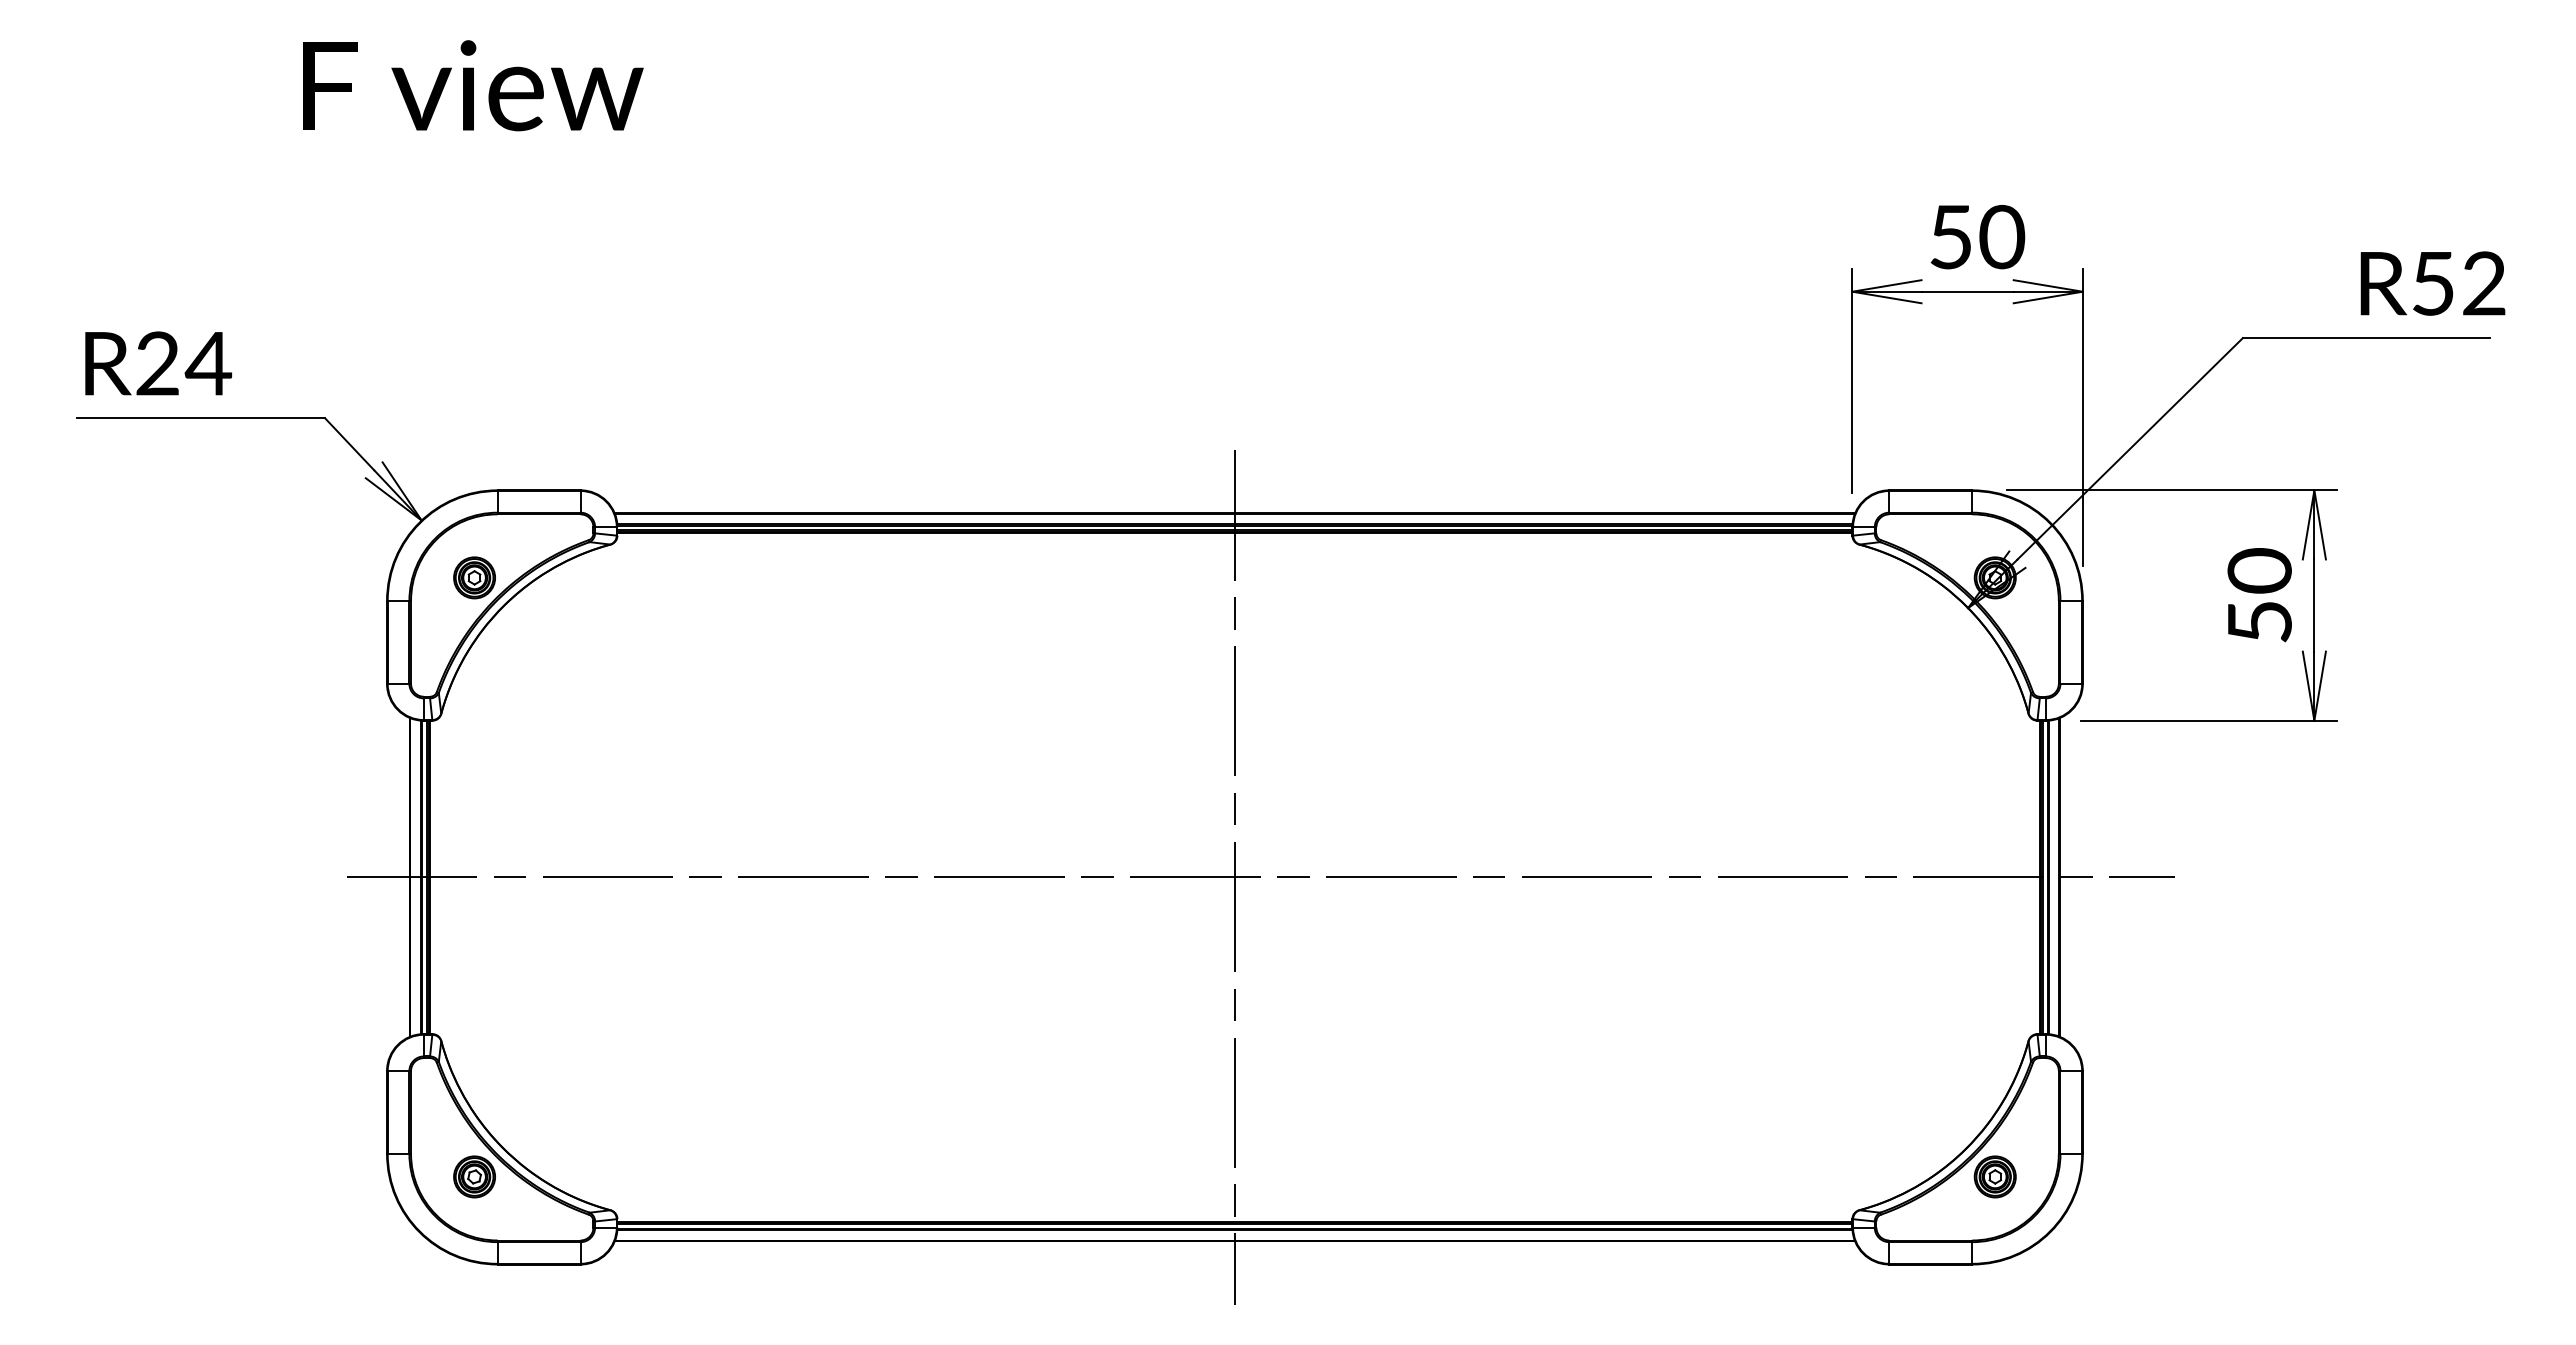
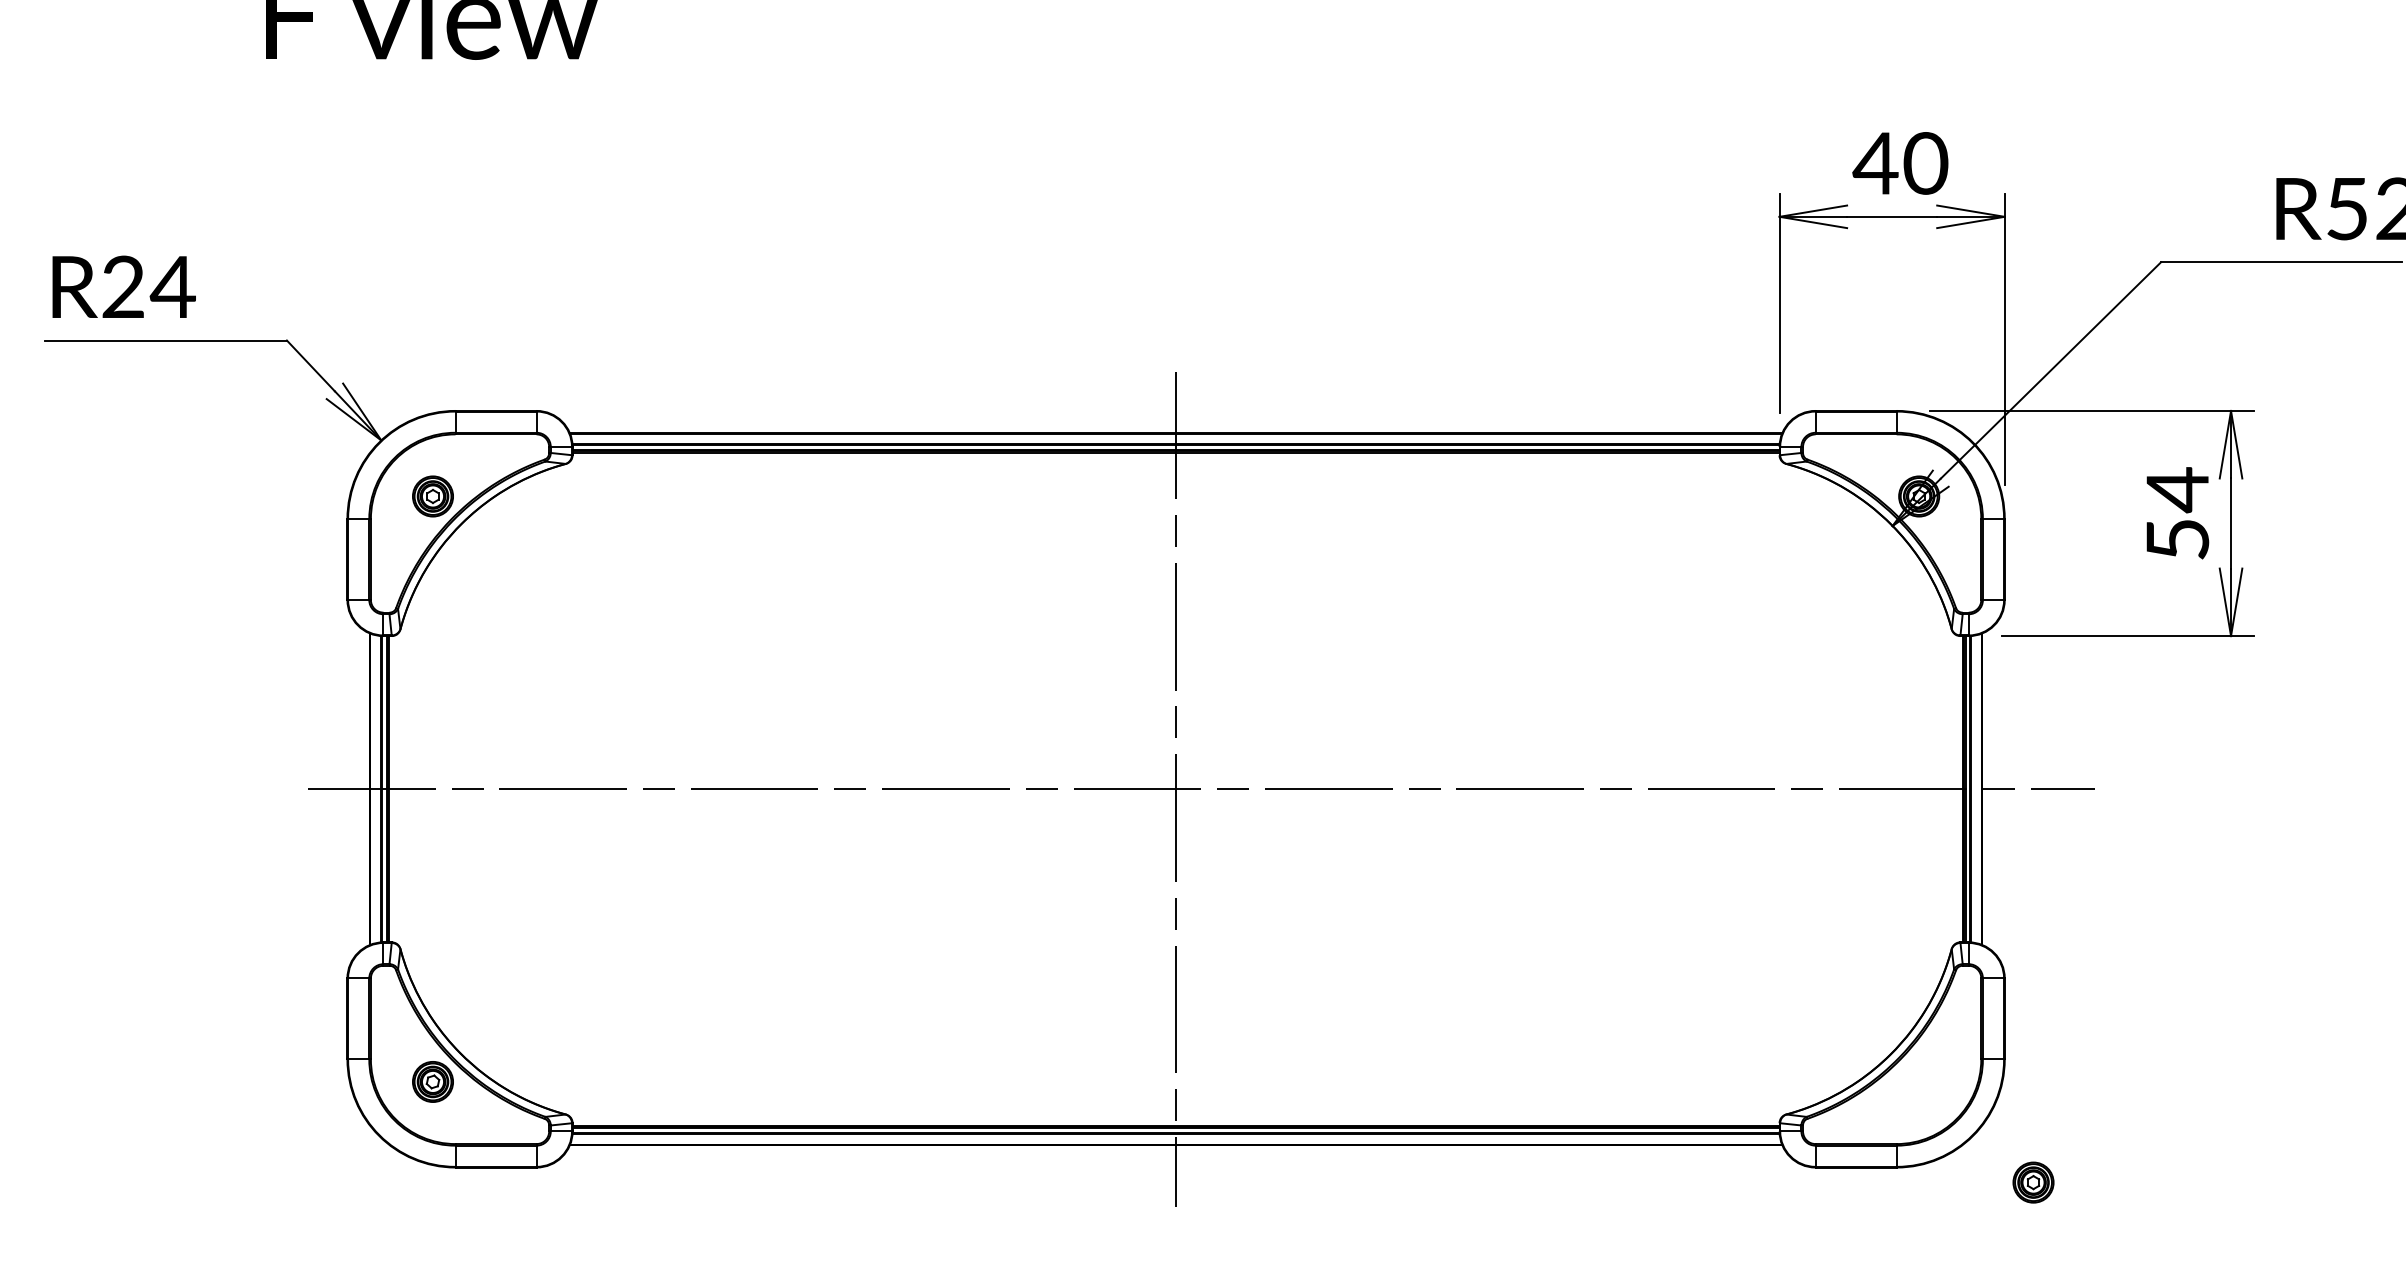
text: (1950, 237) -> (1875, 163), 50 -> 40
text: (2259, 571) -> (2177, 490), 50 -> 54
part: (1994, 1176) -> (2032, 1182), moved

